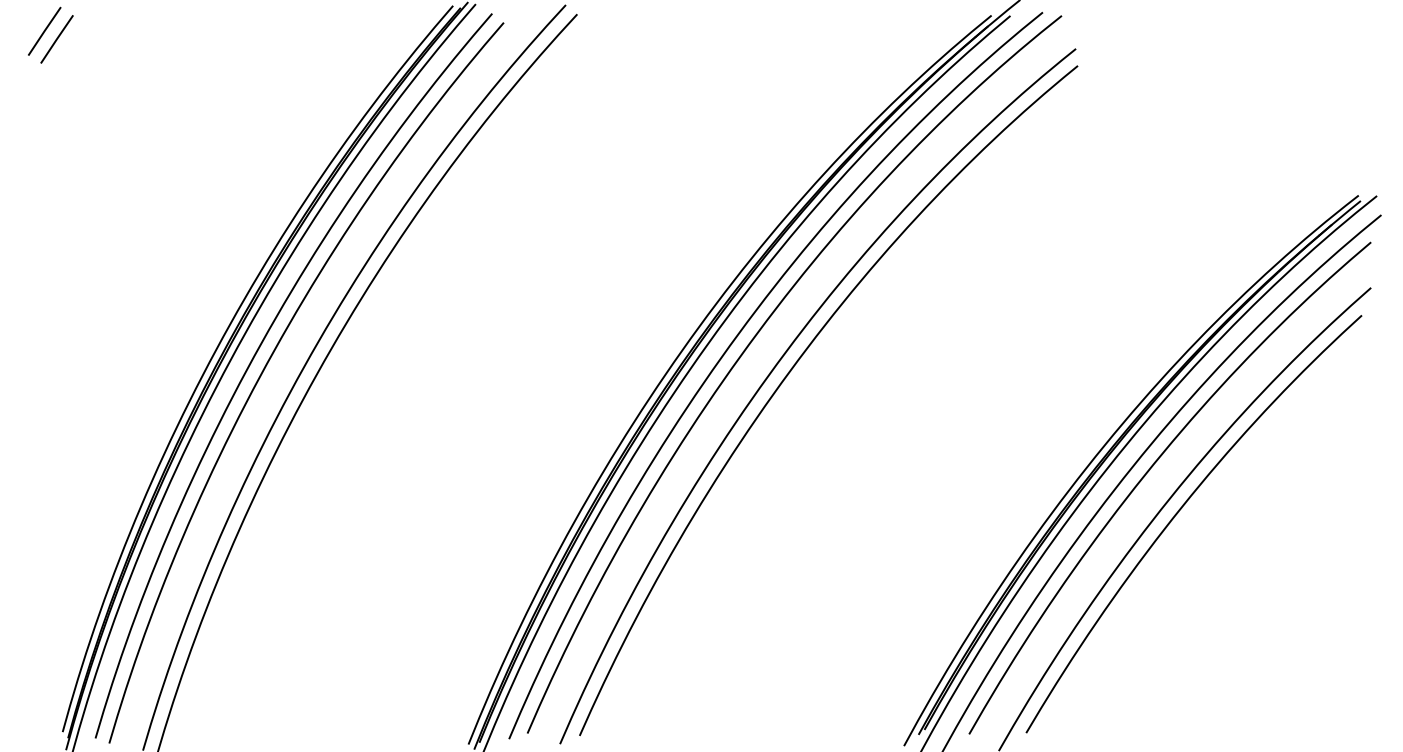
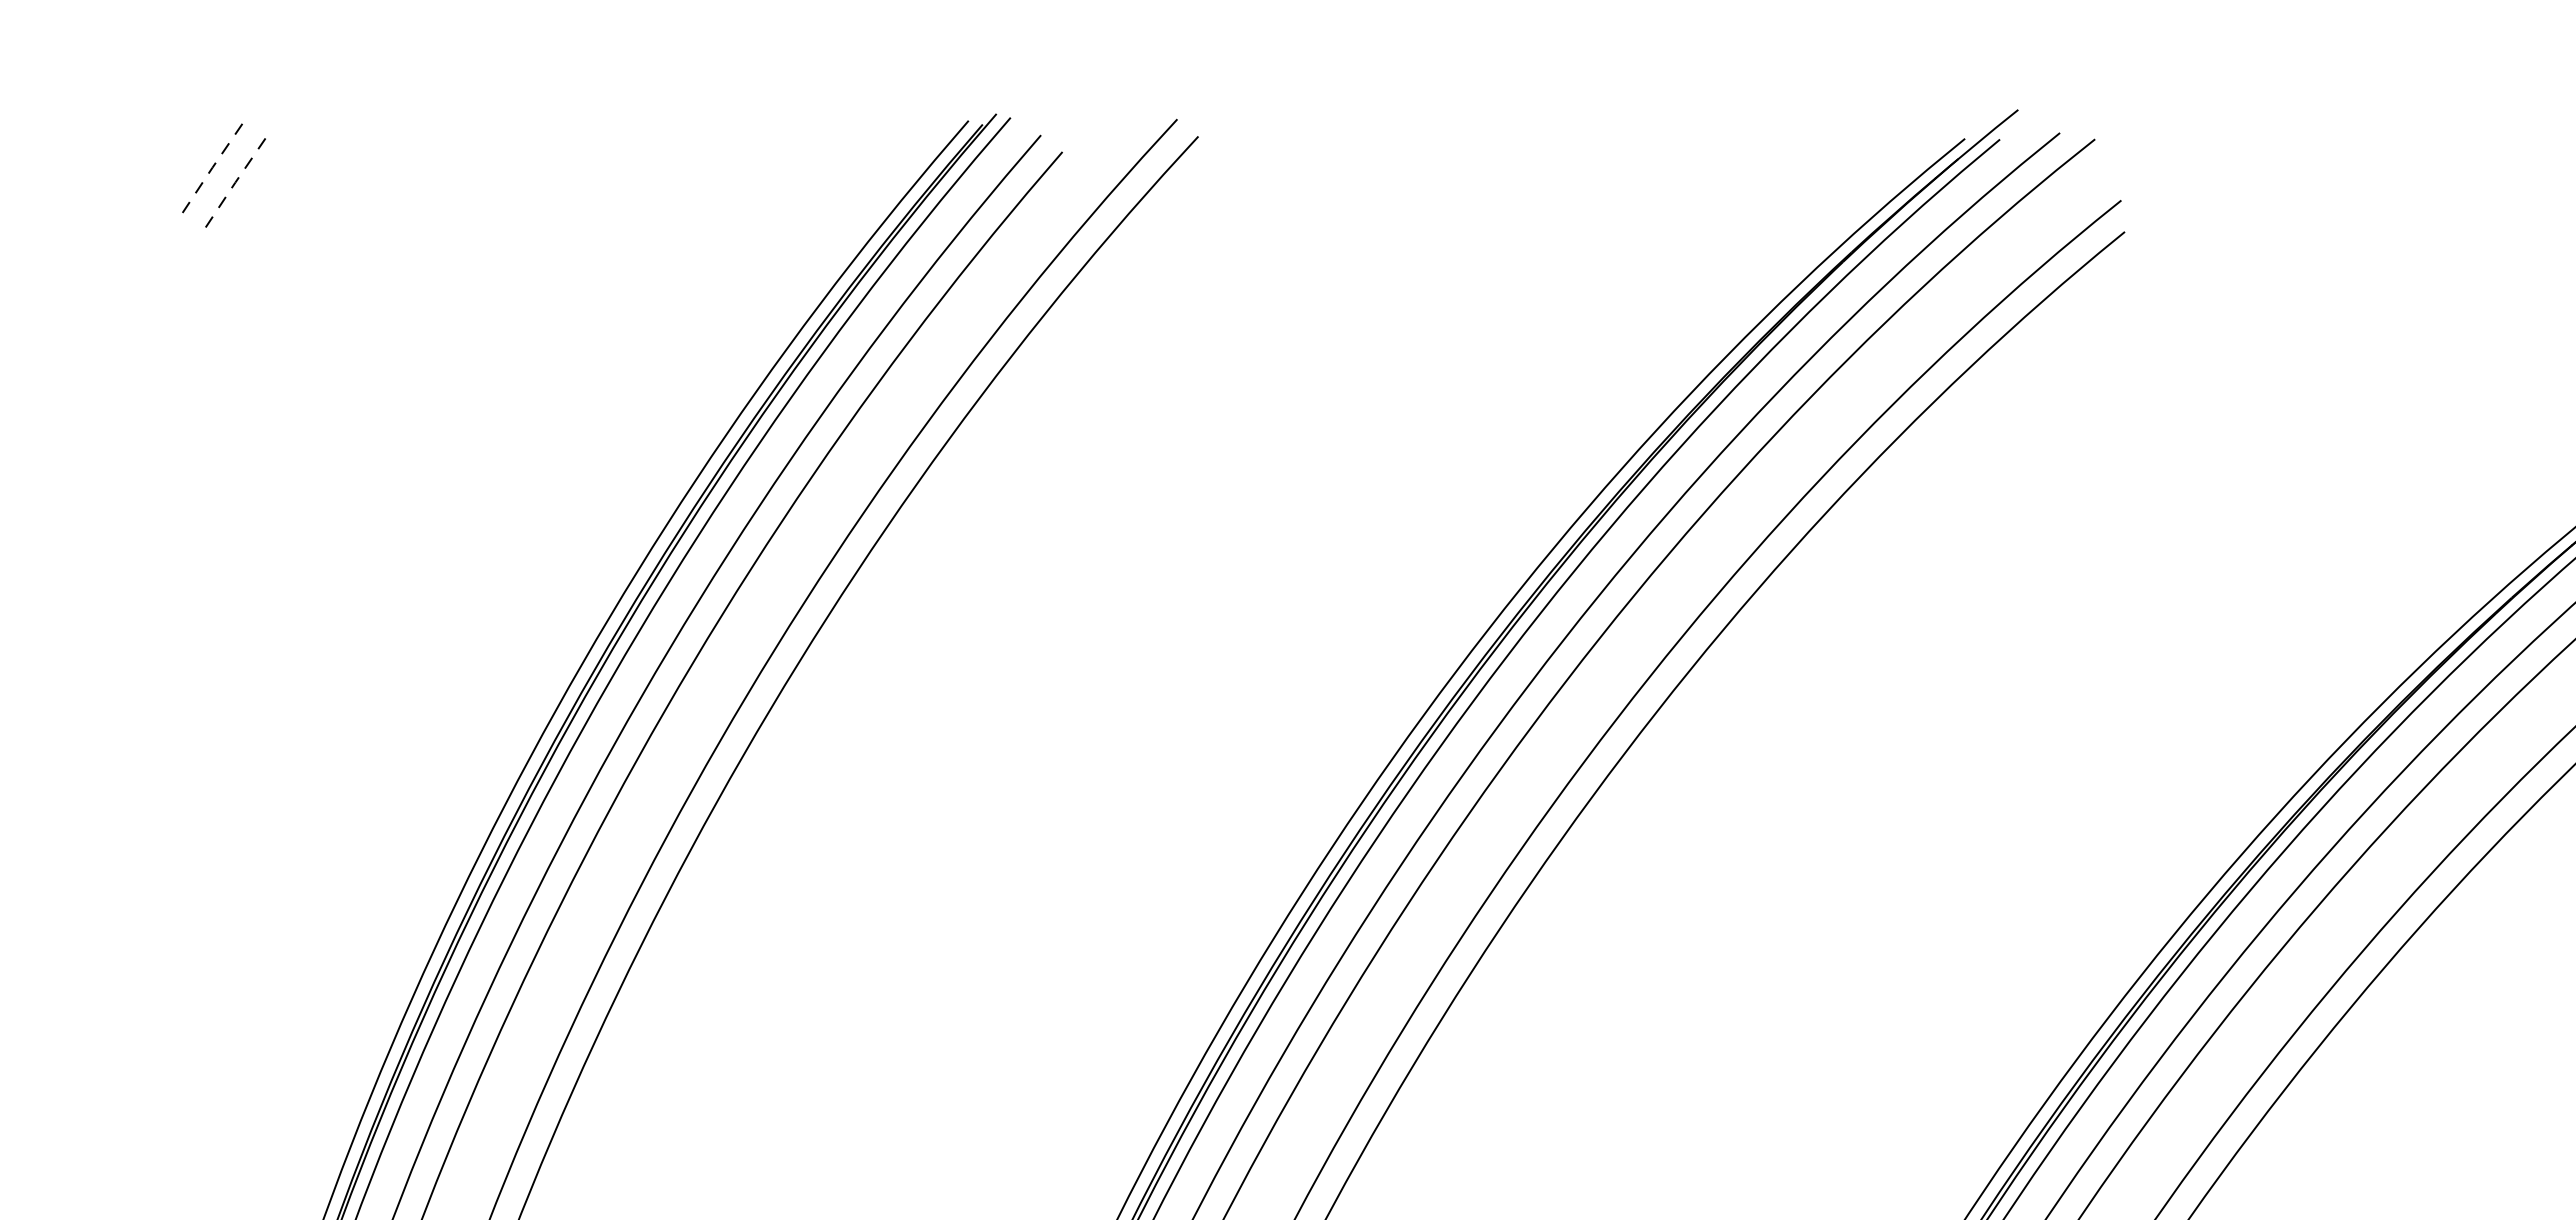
line: (44, 31) -> (212, 168), solid -> dashed
line: (56, 39) -> (234, 183), solid -> dashed

